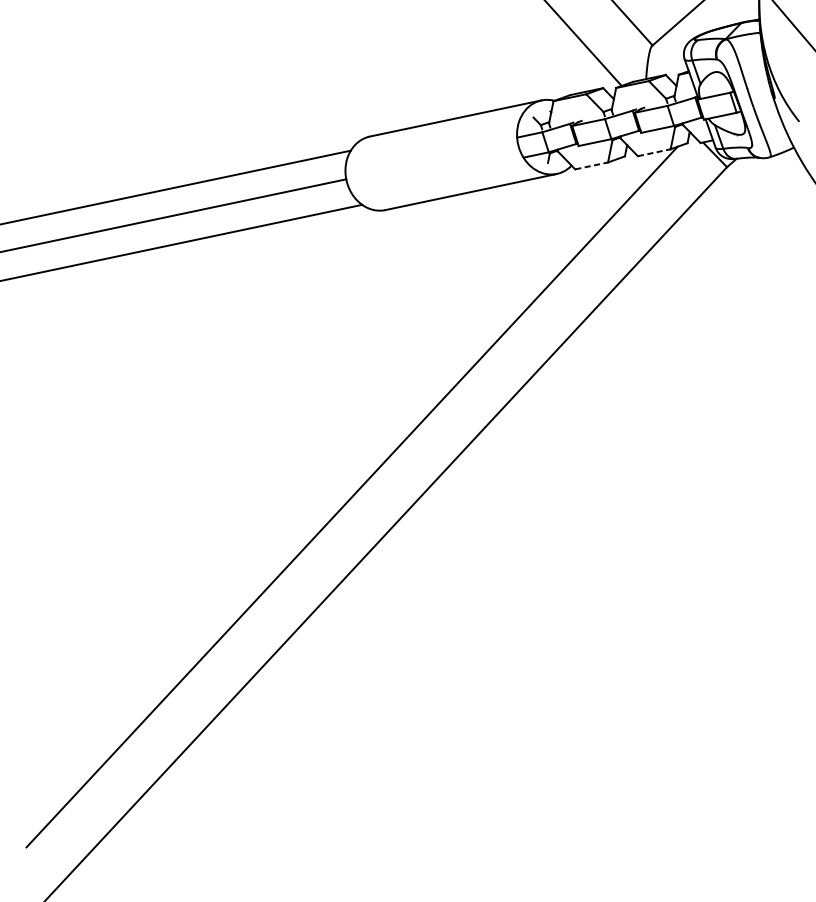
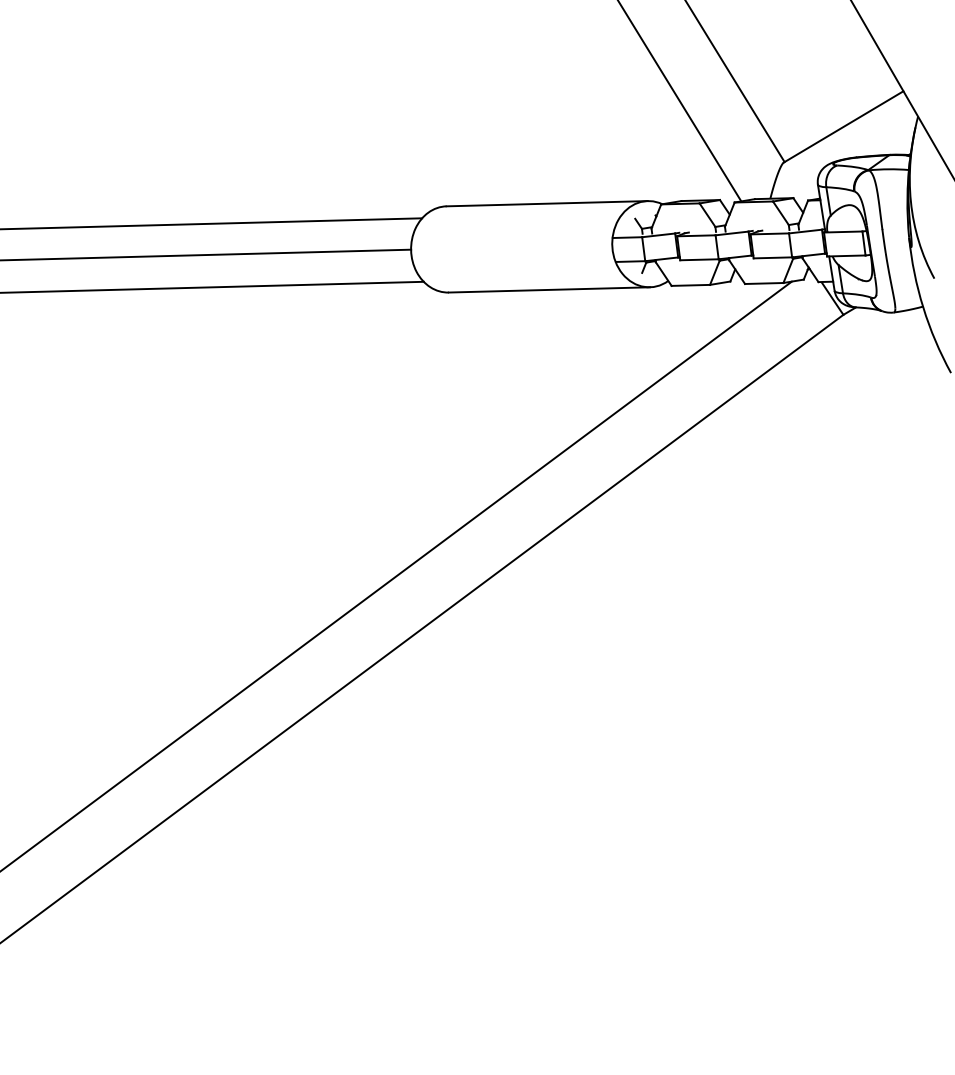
line: (654, 152) -> (764, 283), dashed -> solid
line: (592, 165) -> (691, 285), dashed -> solid

